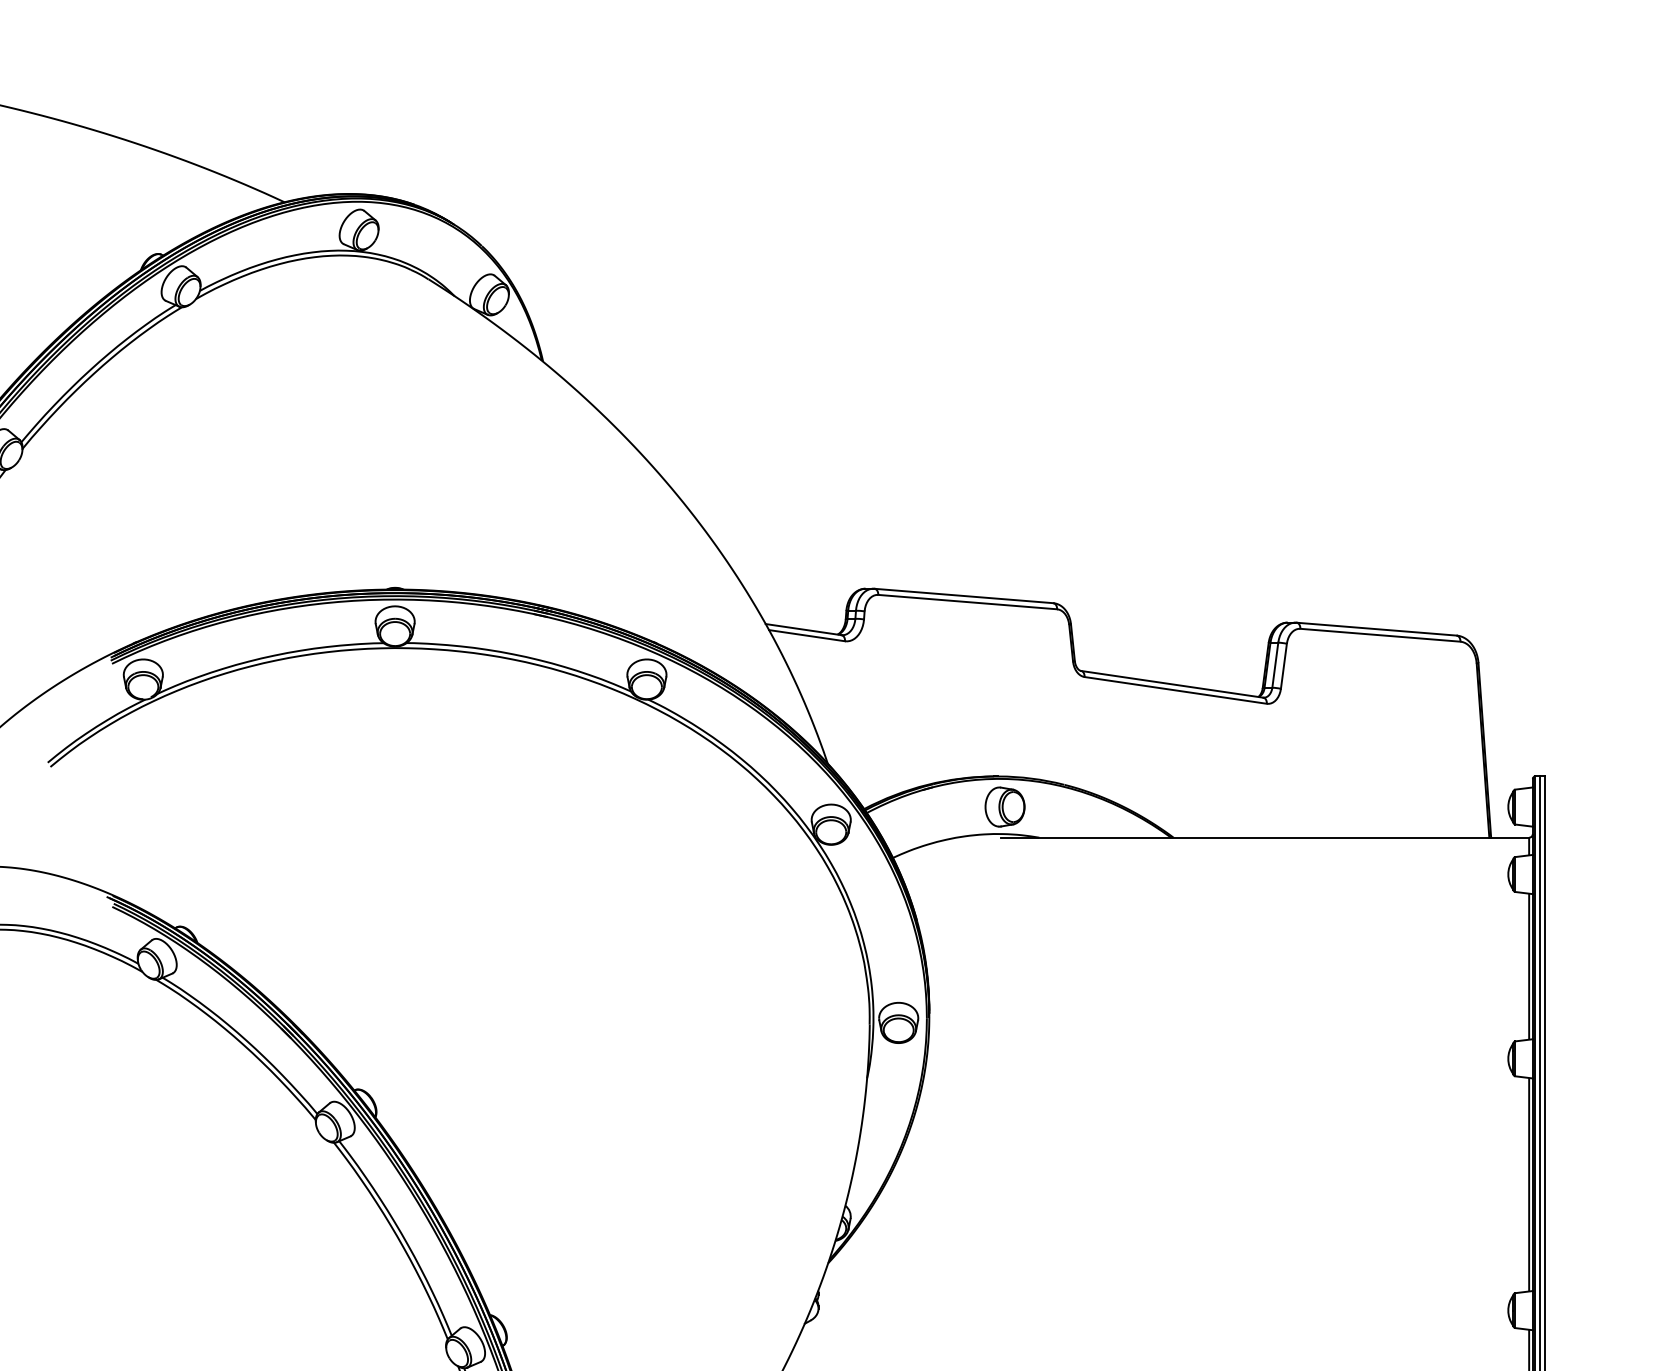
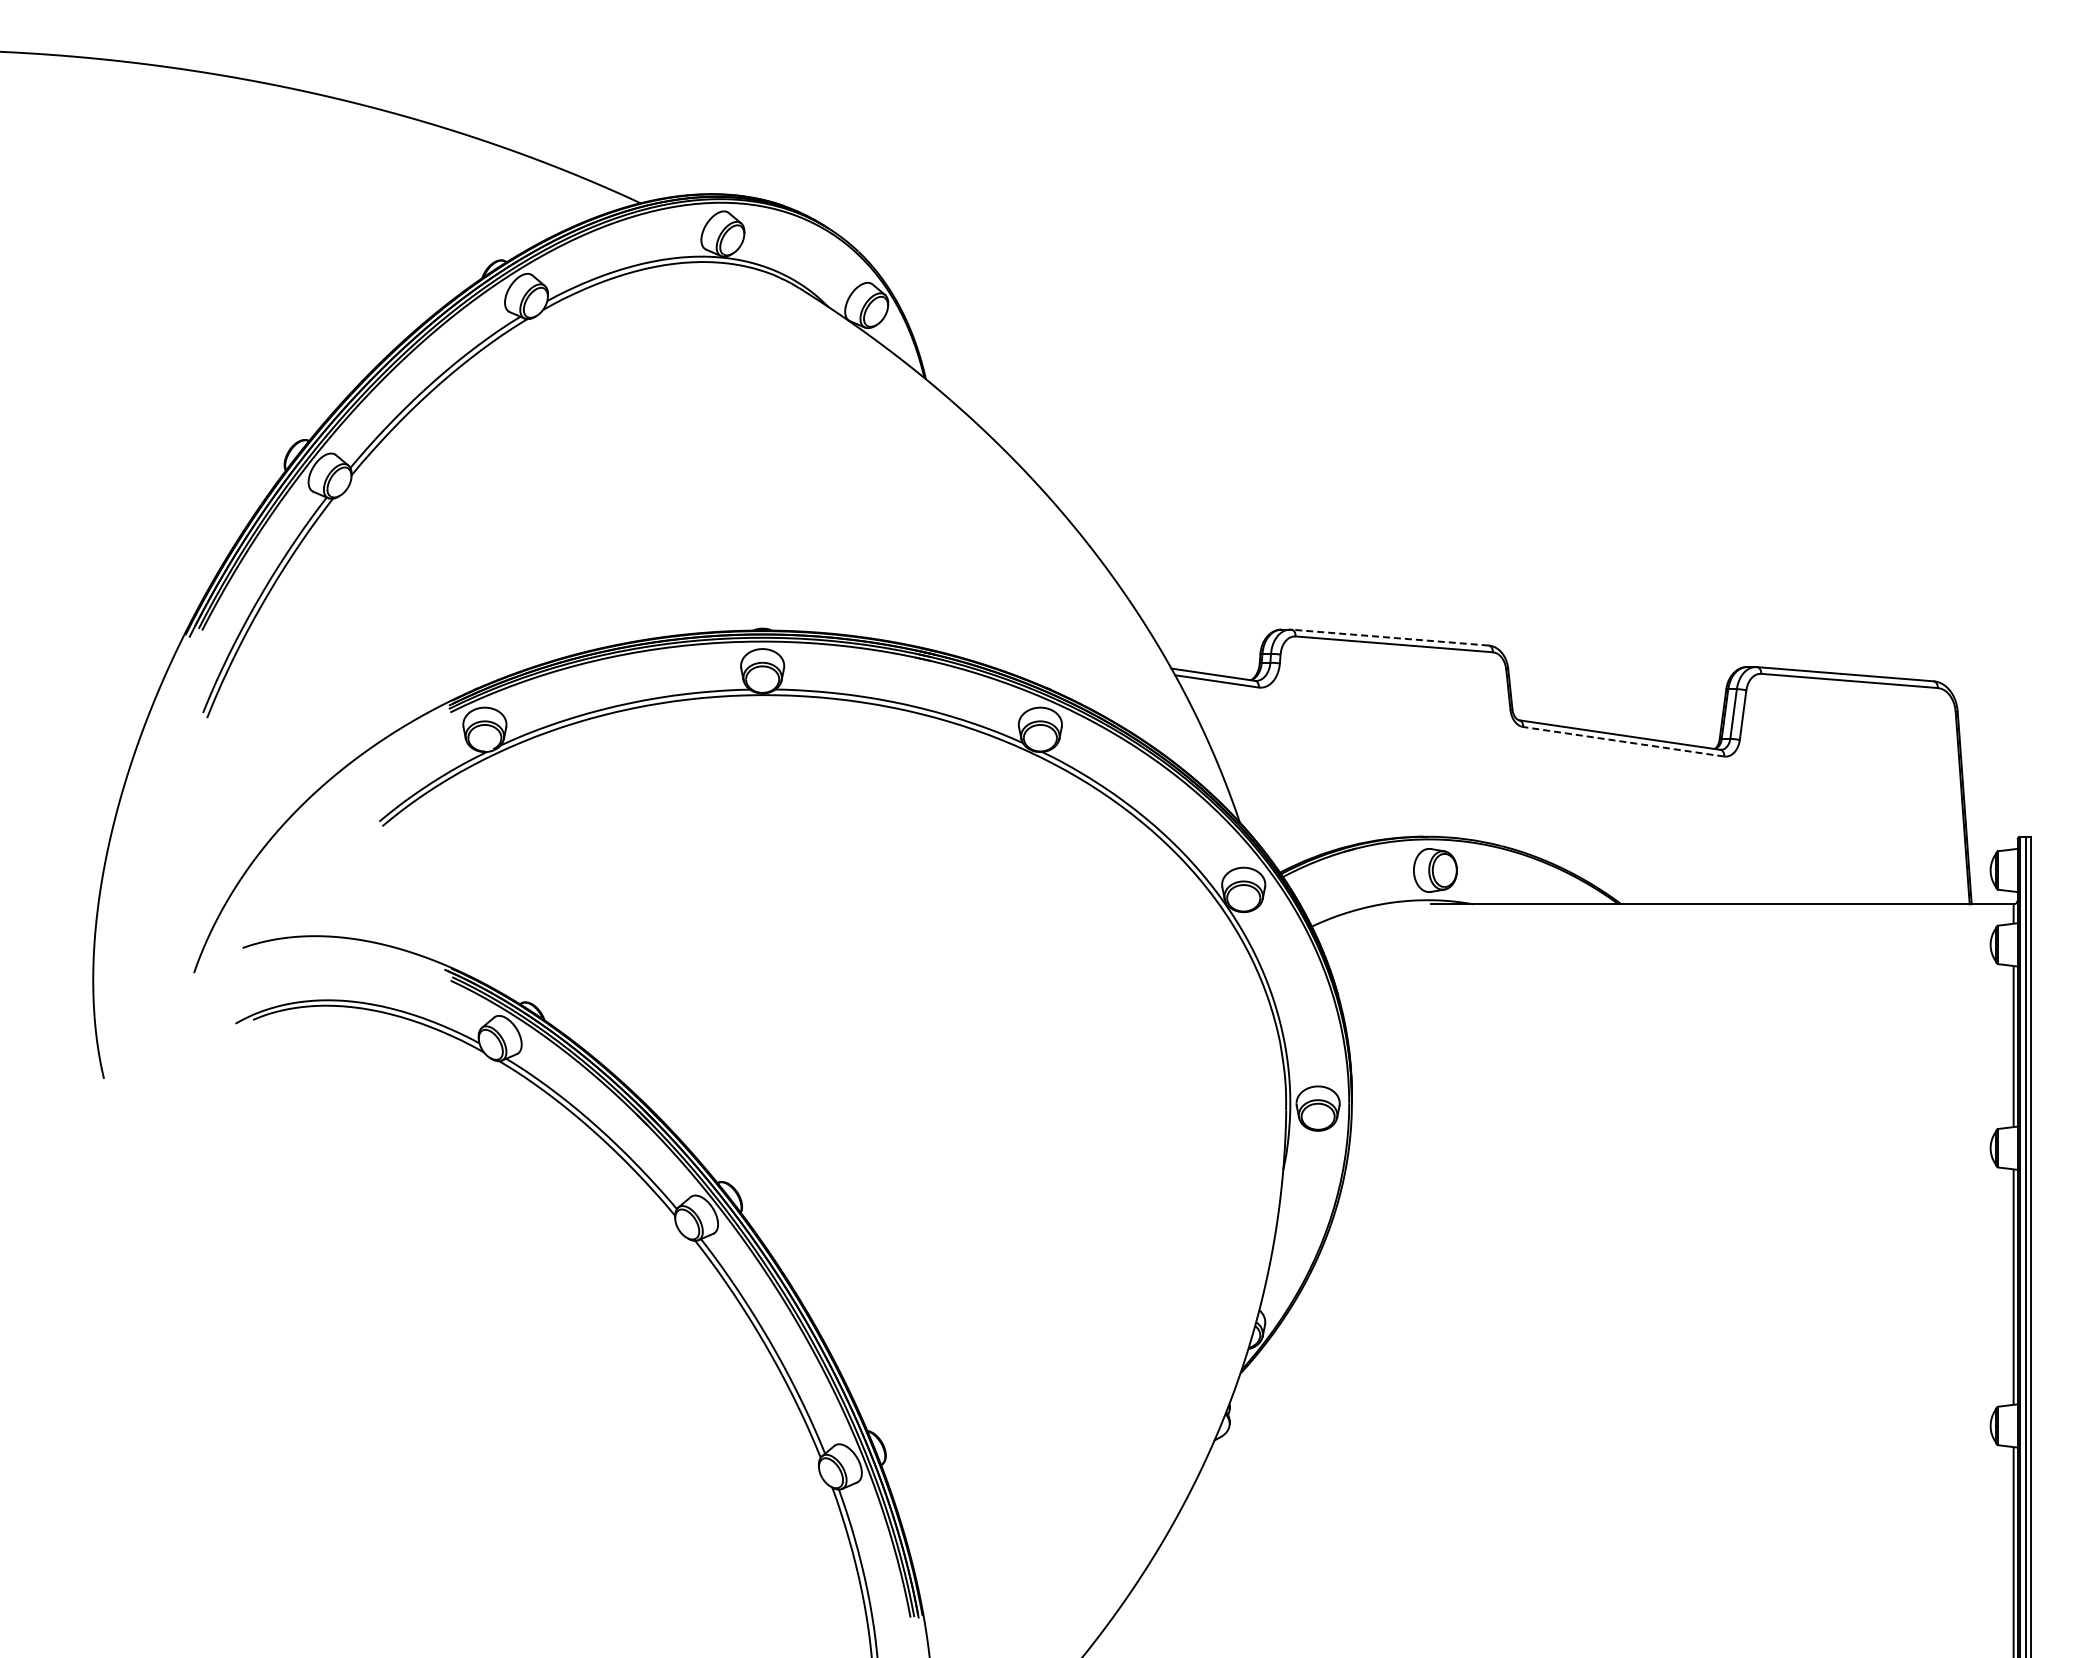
line: (964, 595) -> (1390, 637), solid -> dashed
line: (1175, 690) -> (1623, 741), solid -> dashed

